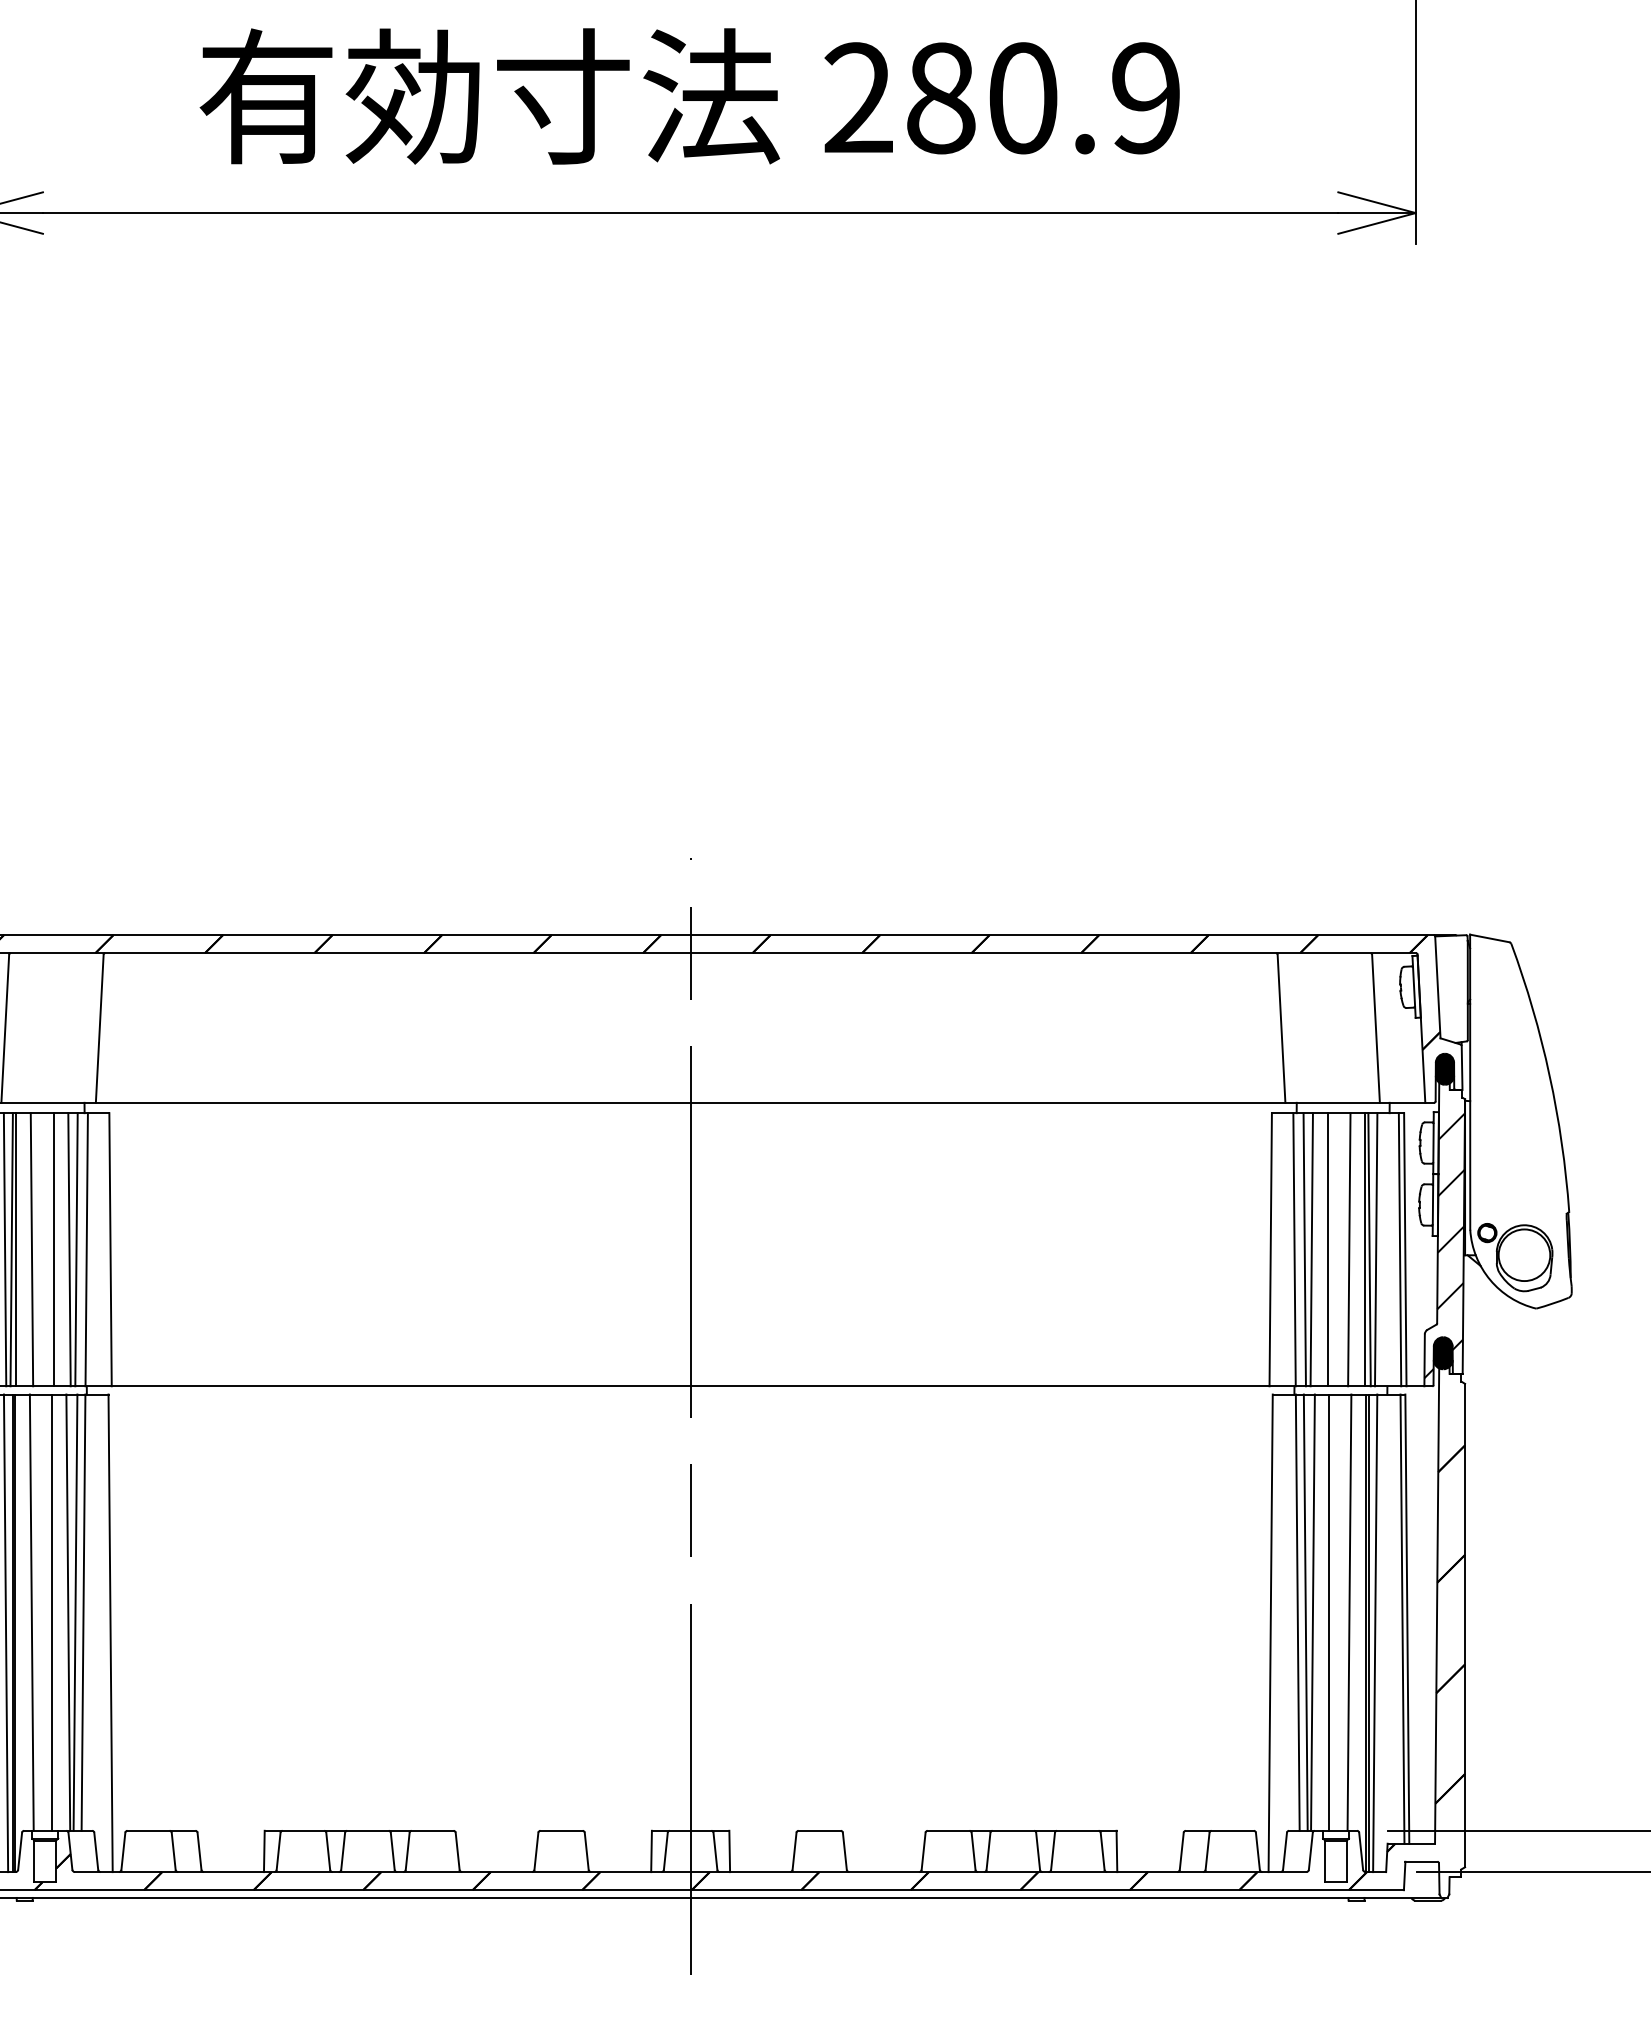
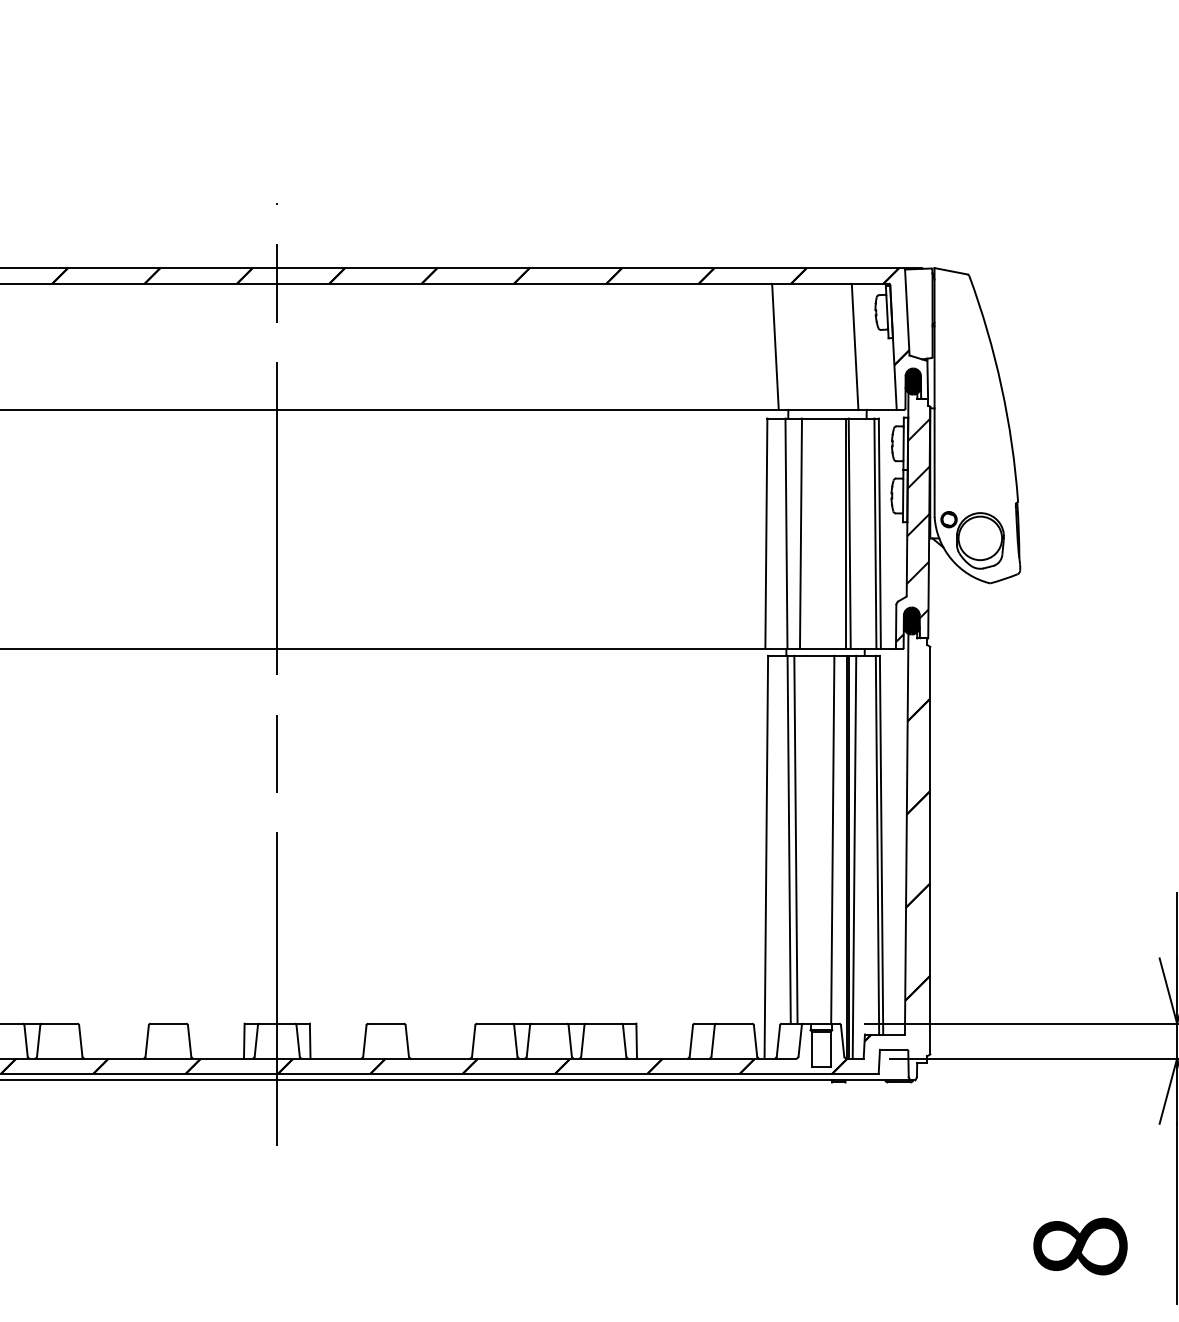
line: (1304, 1249) -> (794, 533), removed
line: (1327, 1249) -> (814, 533), removed
line: (1349, 1249) -> (832, 533), removed
line: (1376, 1249) -> (855, 533), removed
line: (1312, 1612) -> (801, 839), removed
line: (1329, 1612) -> (815, 839), removed

